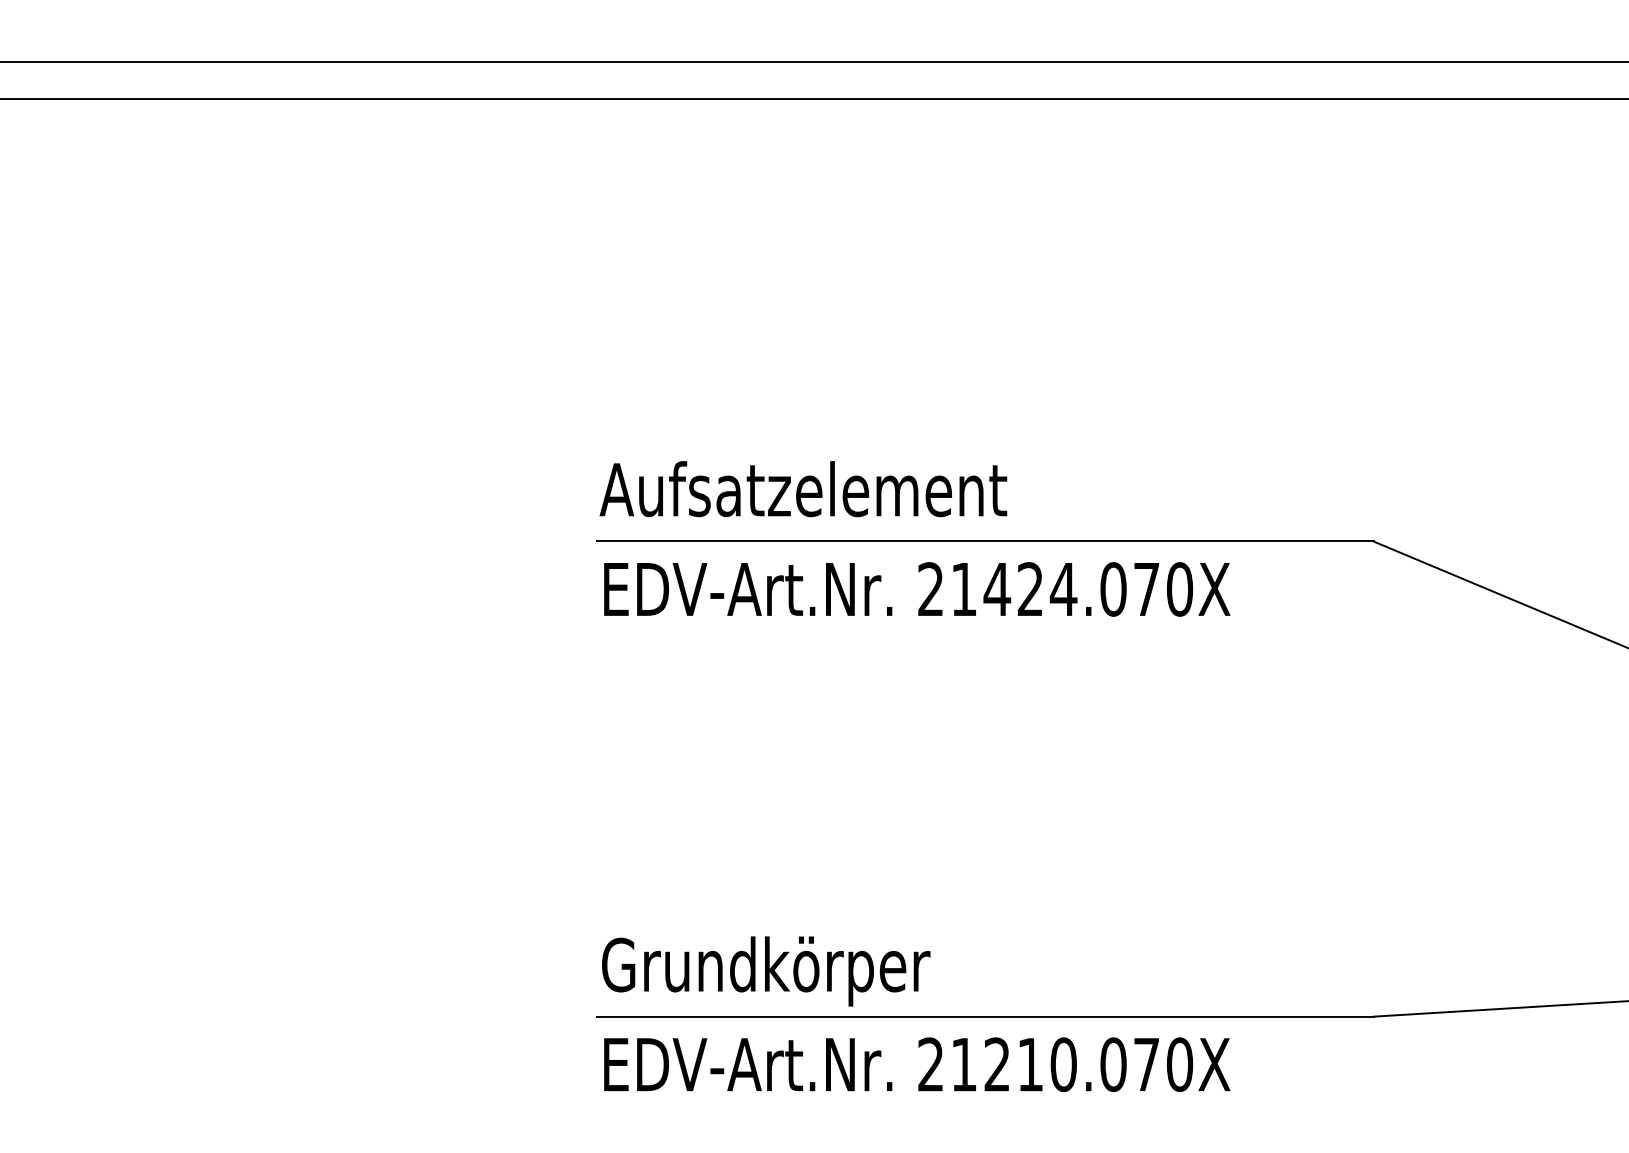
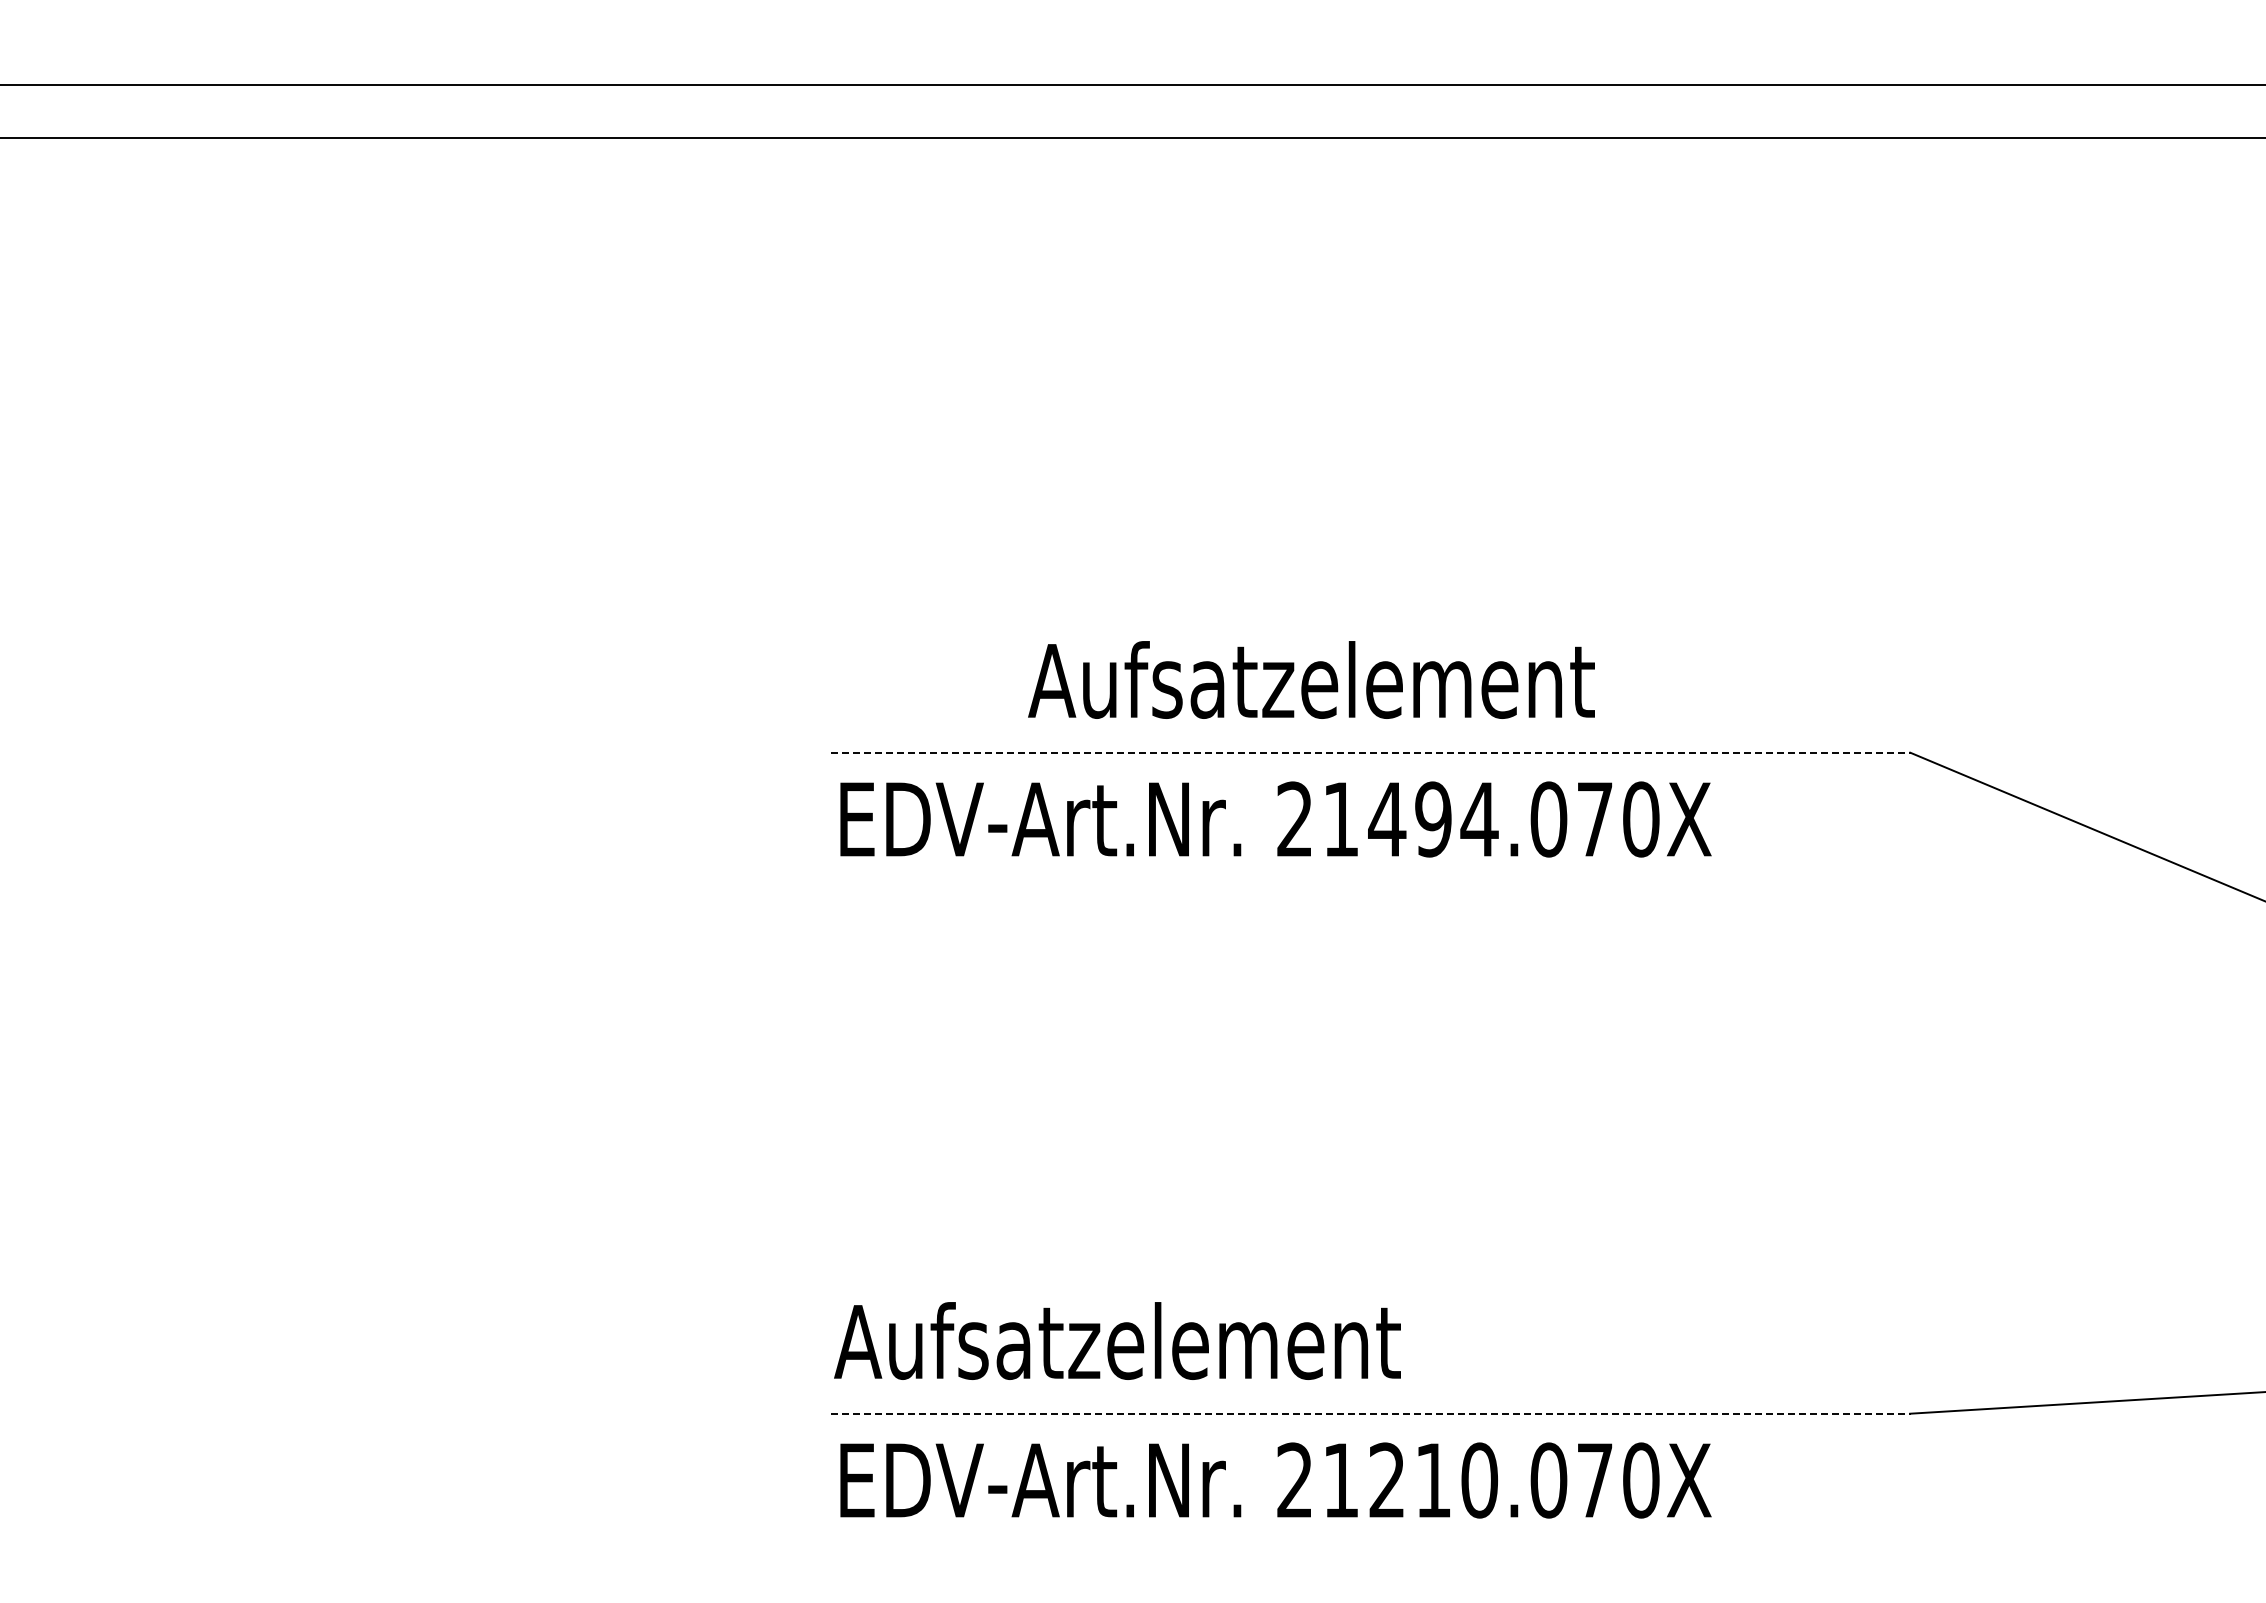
text: (803, 488) -> (1311, 679), moved
line: (985, 541) -> (1371, 752), solid -> dashed
text: (1030, 589) -> (1433, 819), 21424.070X -> 21494.070X
text: (803, 971) -> (1117, 1350), Grundkörper -> Aufsatzelement
line: (985, 1016) -> (1371, 1413), solid -> dashed

